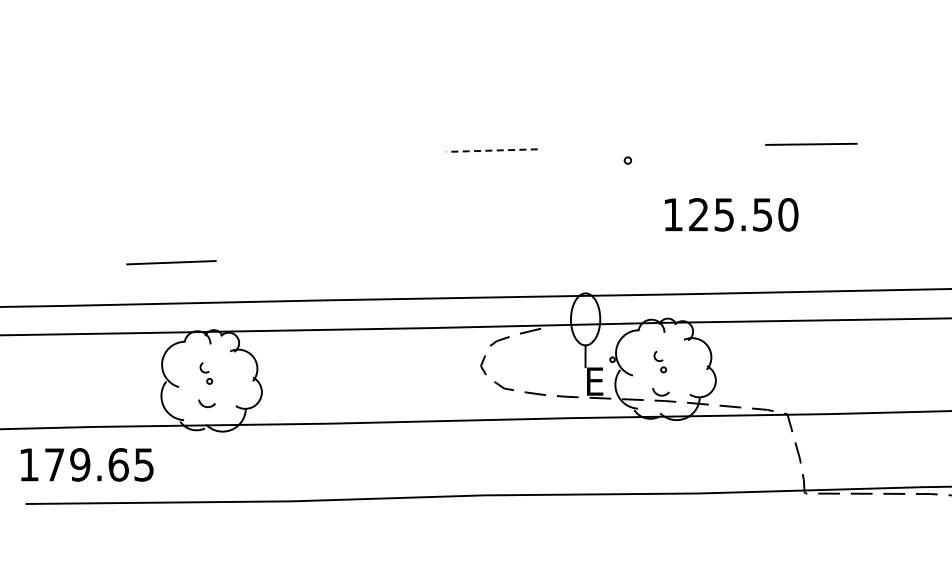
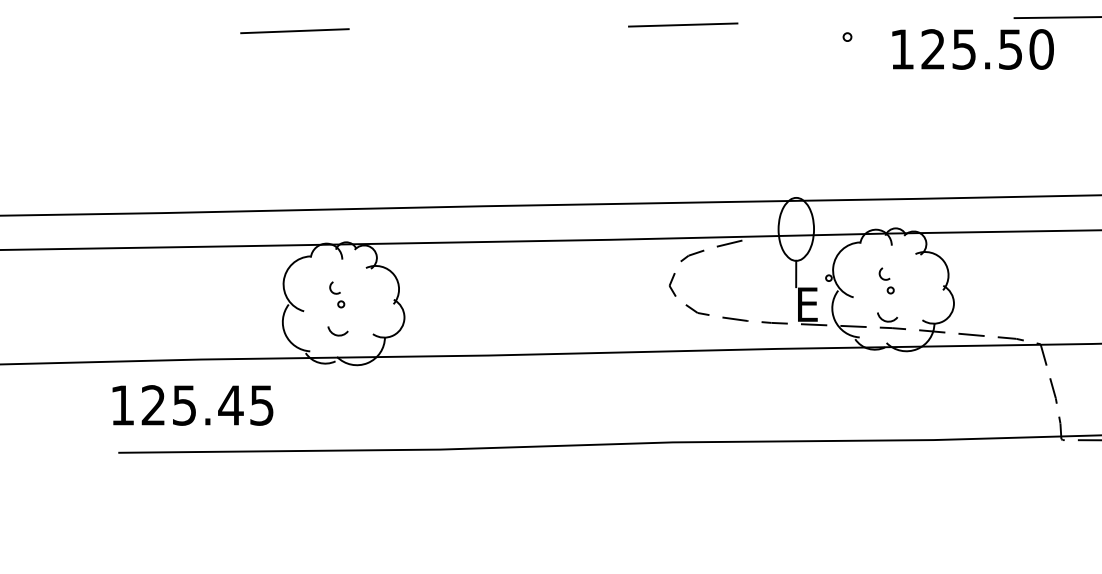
line: (492, 150) -> (683, 24), dashed -> solid
text: (731, 214) -> (972, 49), moved
line: (171, 262) -> (295, 30), moved
text: (87, 464) -> (193, 404), 179.65 -> 125.45

